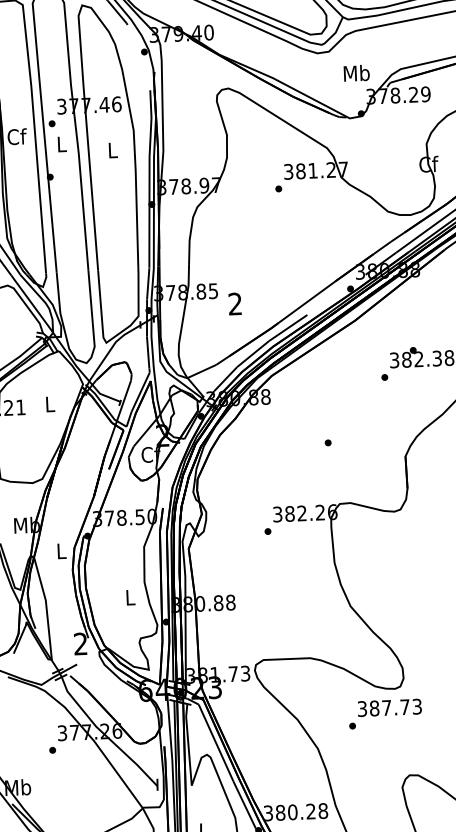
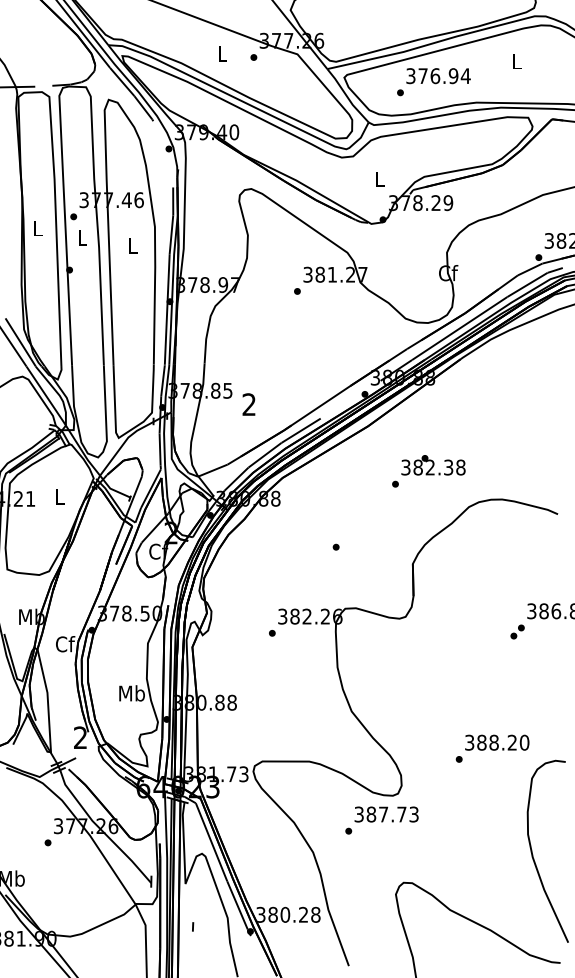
text: (357, 73) -> (380, 179), Mb -> L
text: (17, 136) -> (38, 228), Cf -> L
text: (61, 551) -> (65, 644), L -> Cf
text: (129, 597) -> (131, 693), L -> Mb

